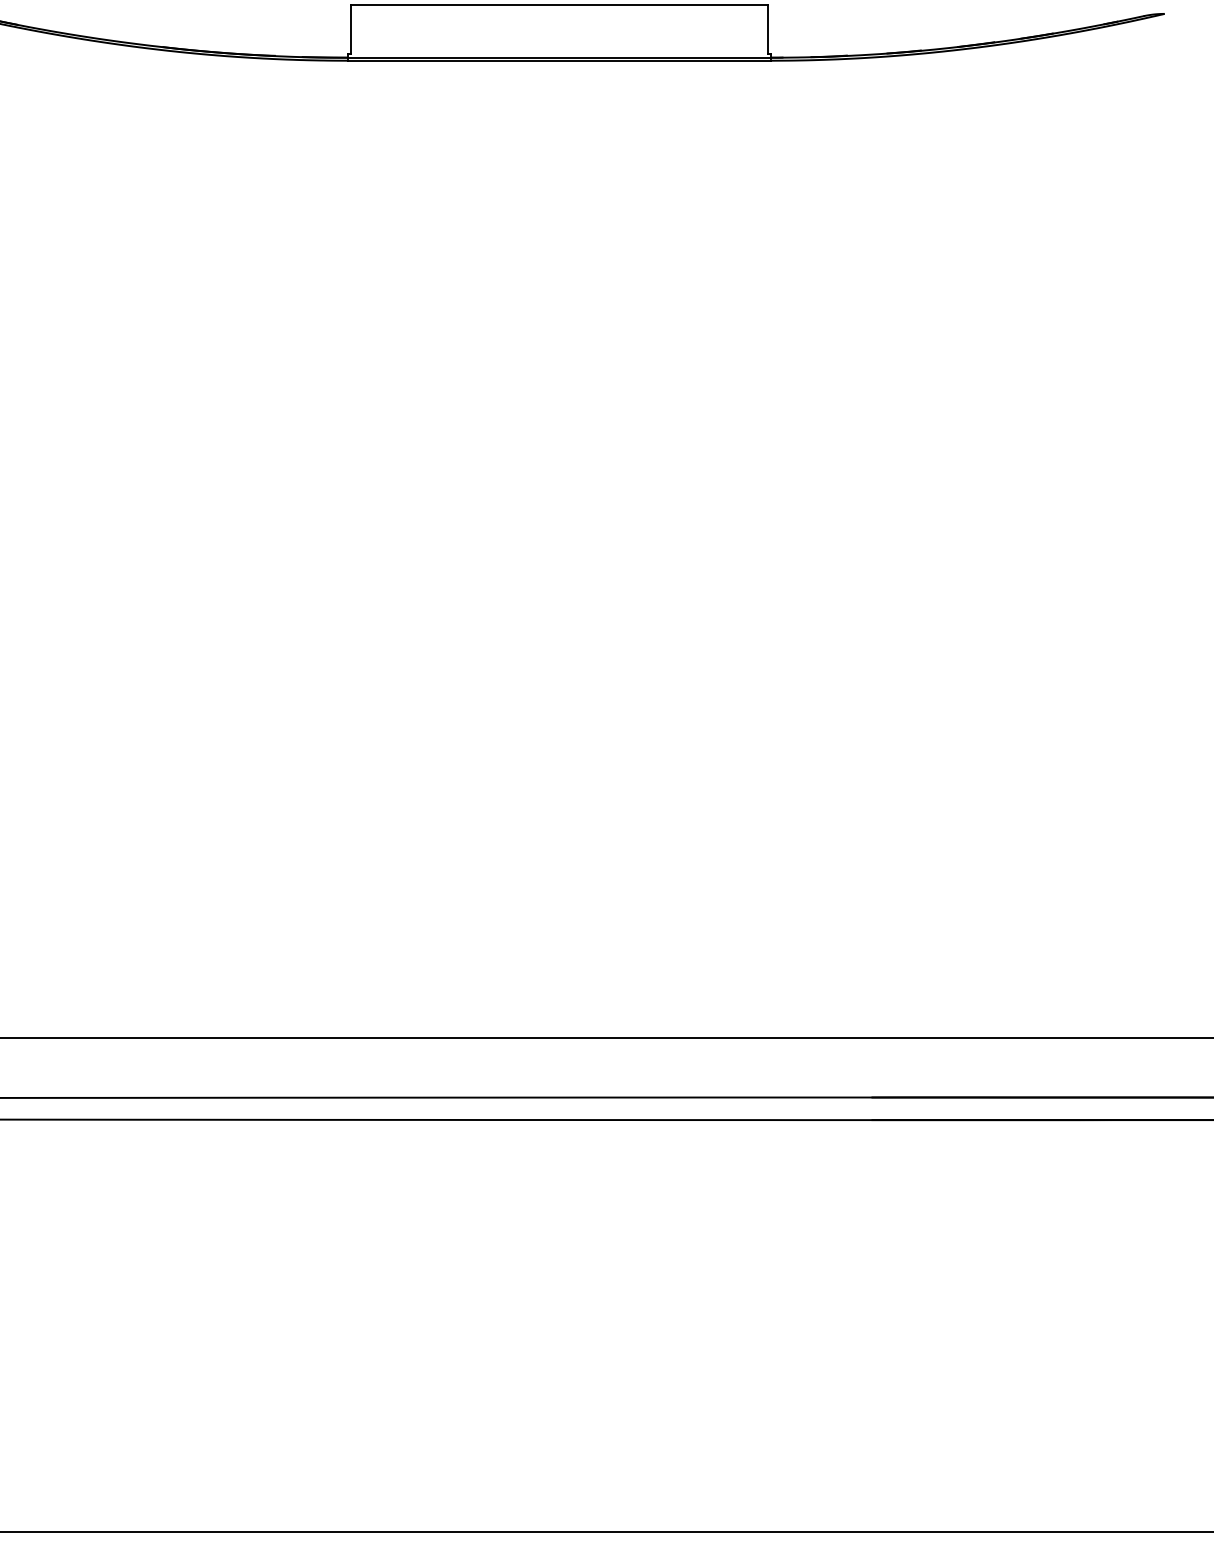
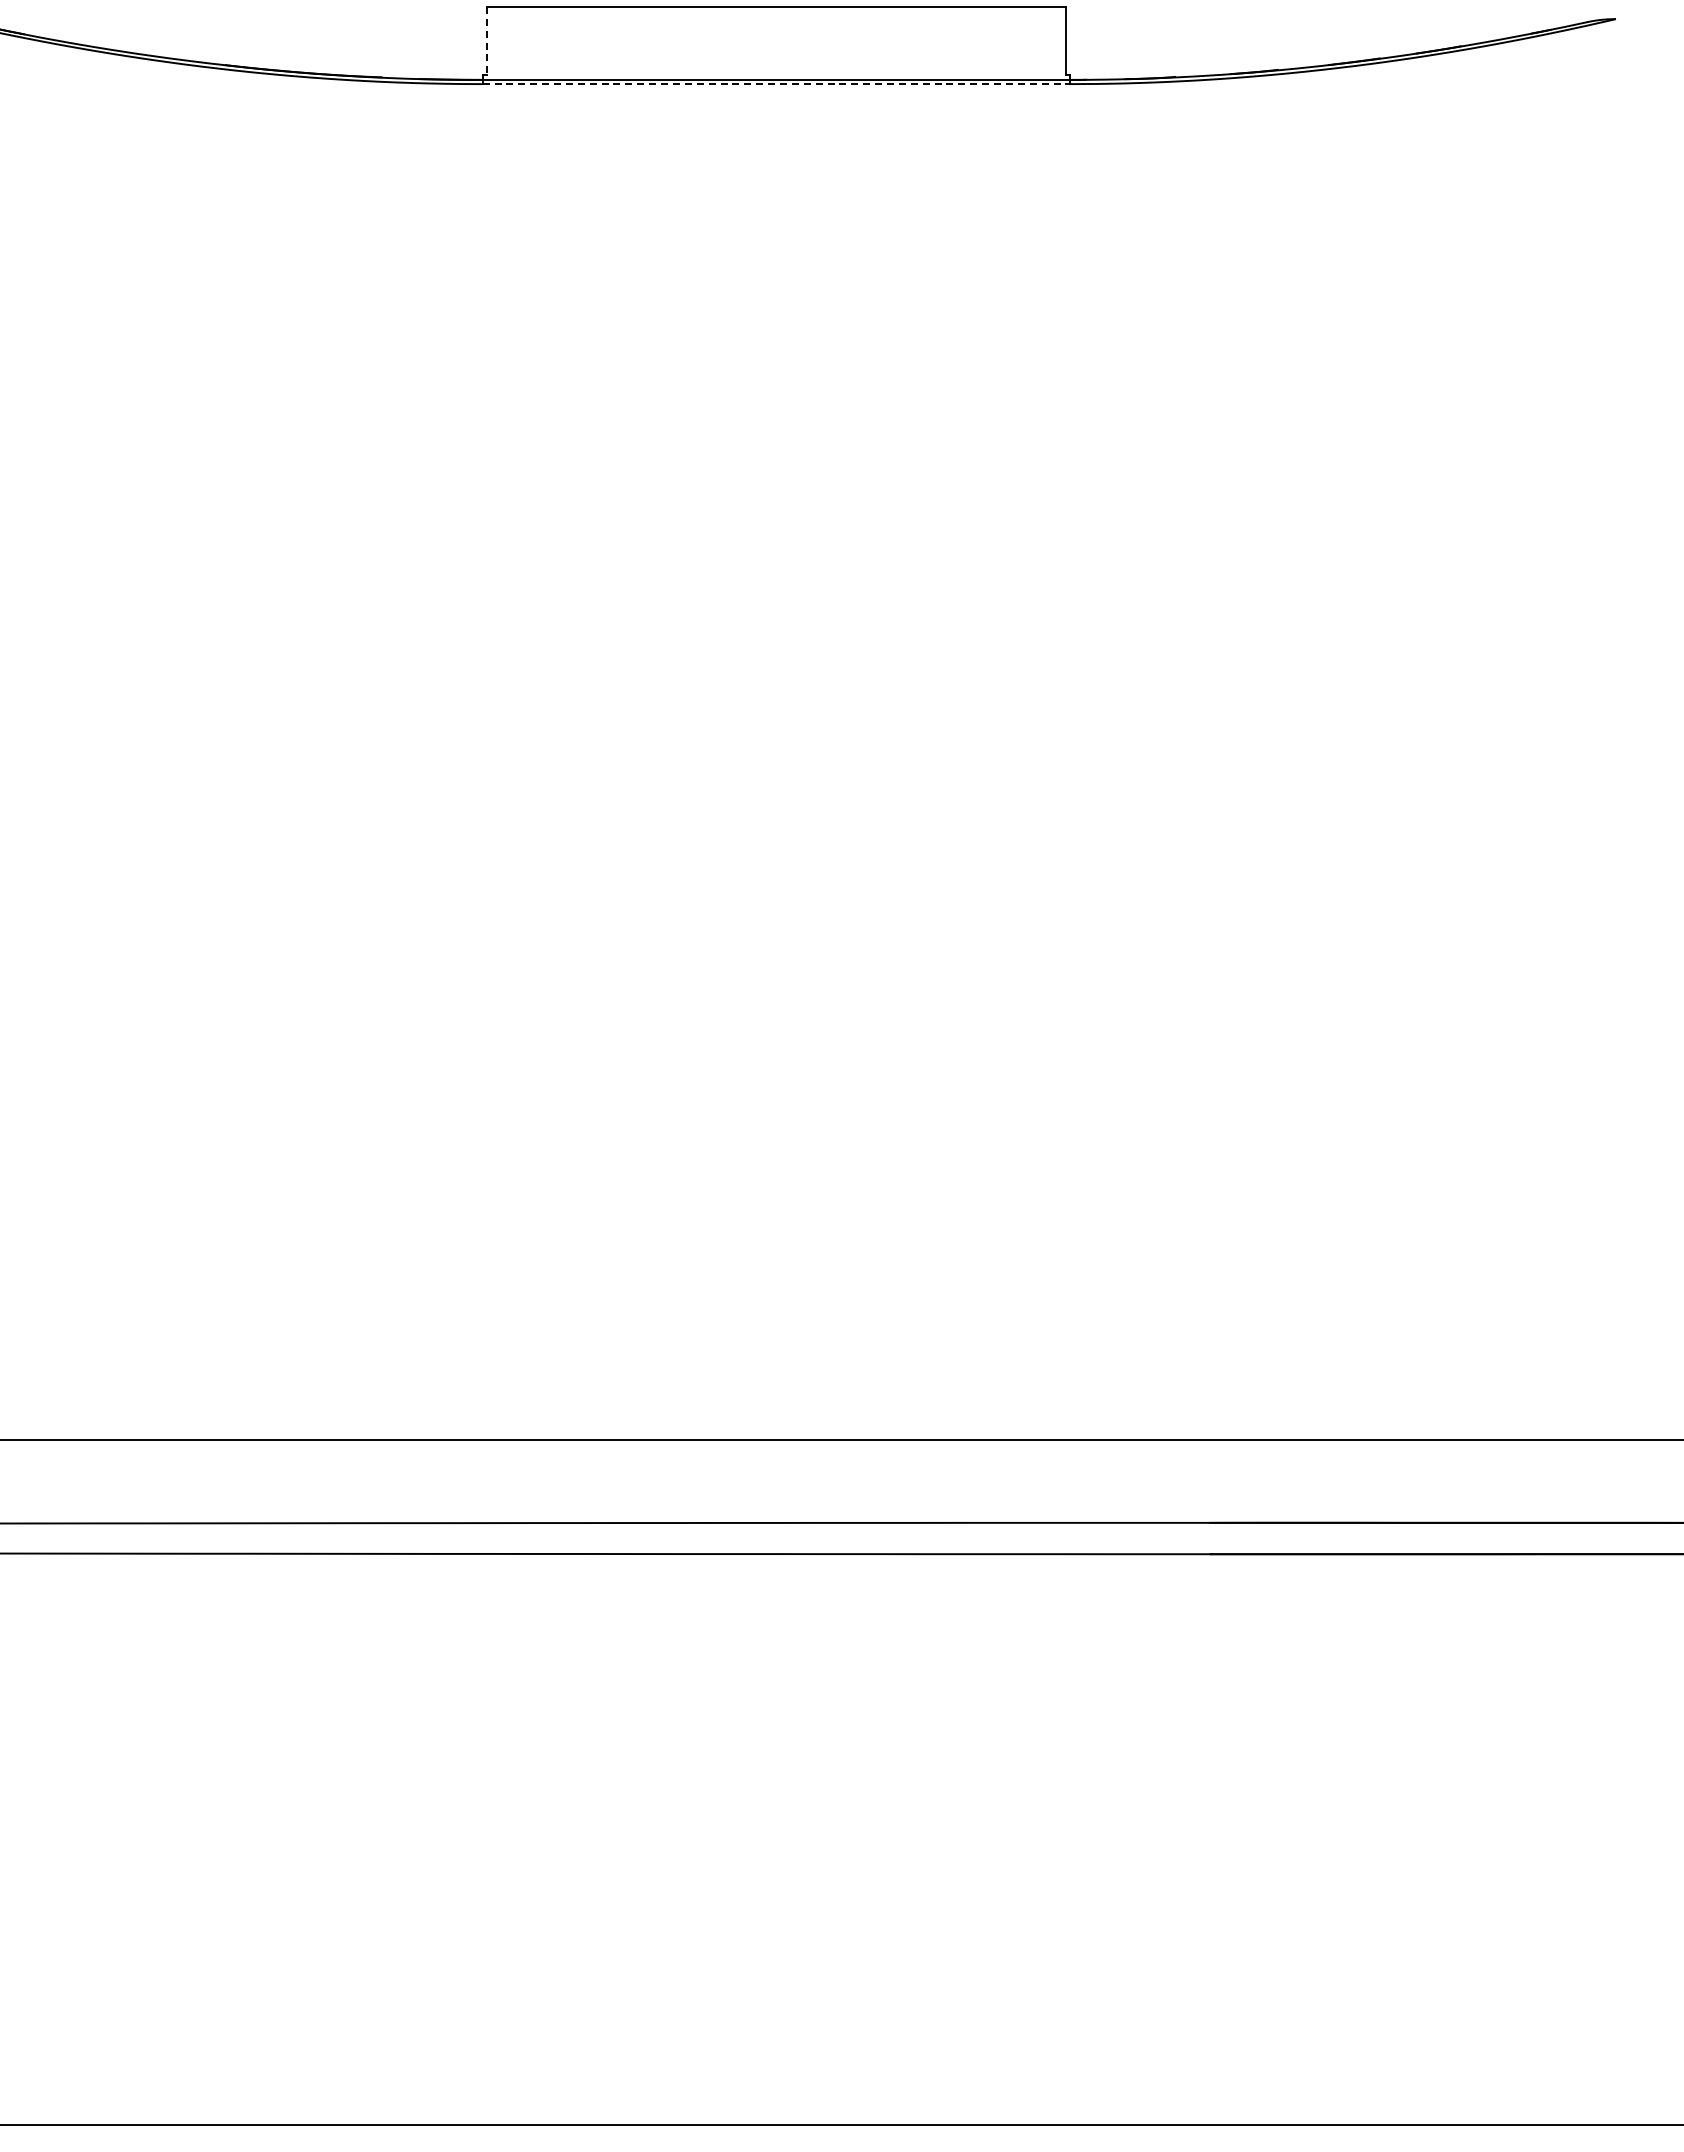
line: (350, 30) -> (486, 41), solid -> dashed
line: (559, 61) -> (776, 84), solid -> dashed

